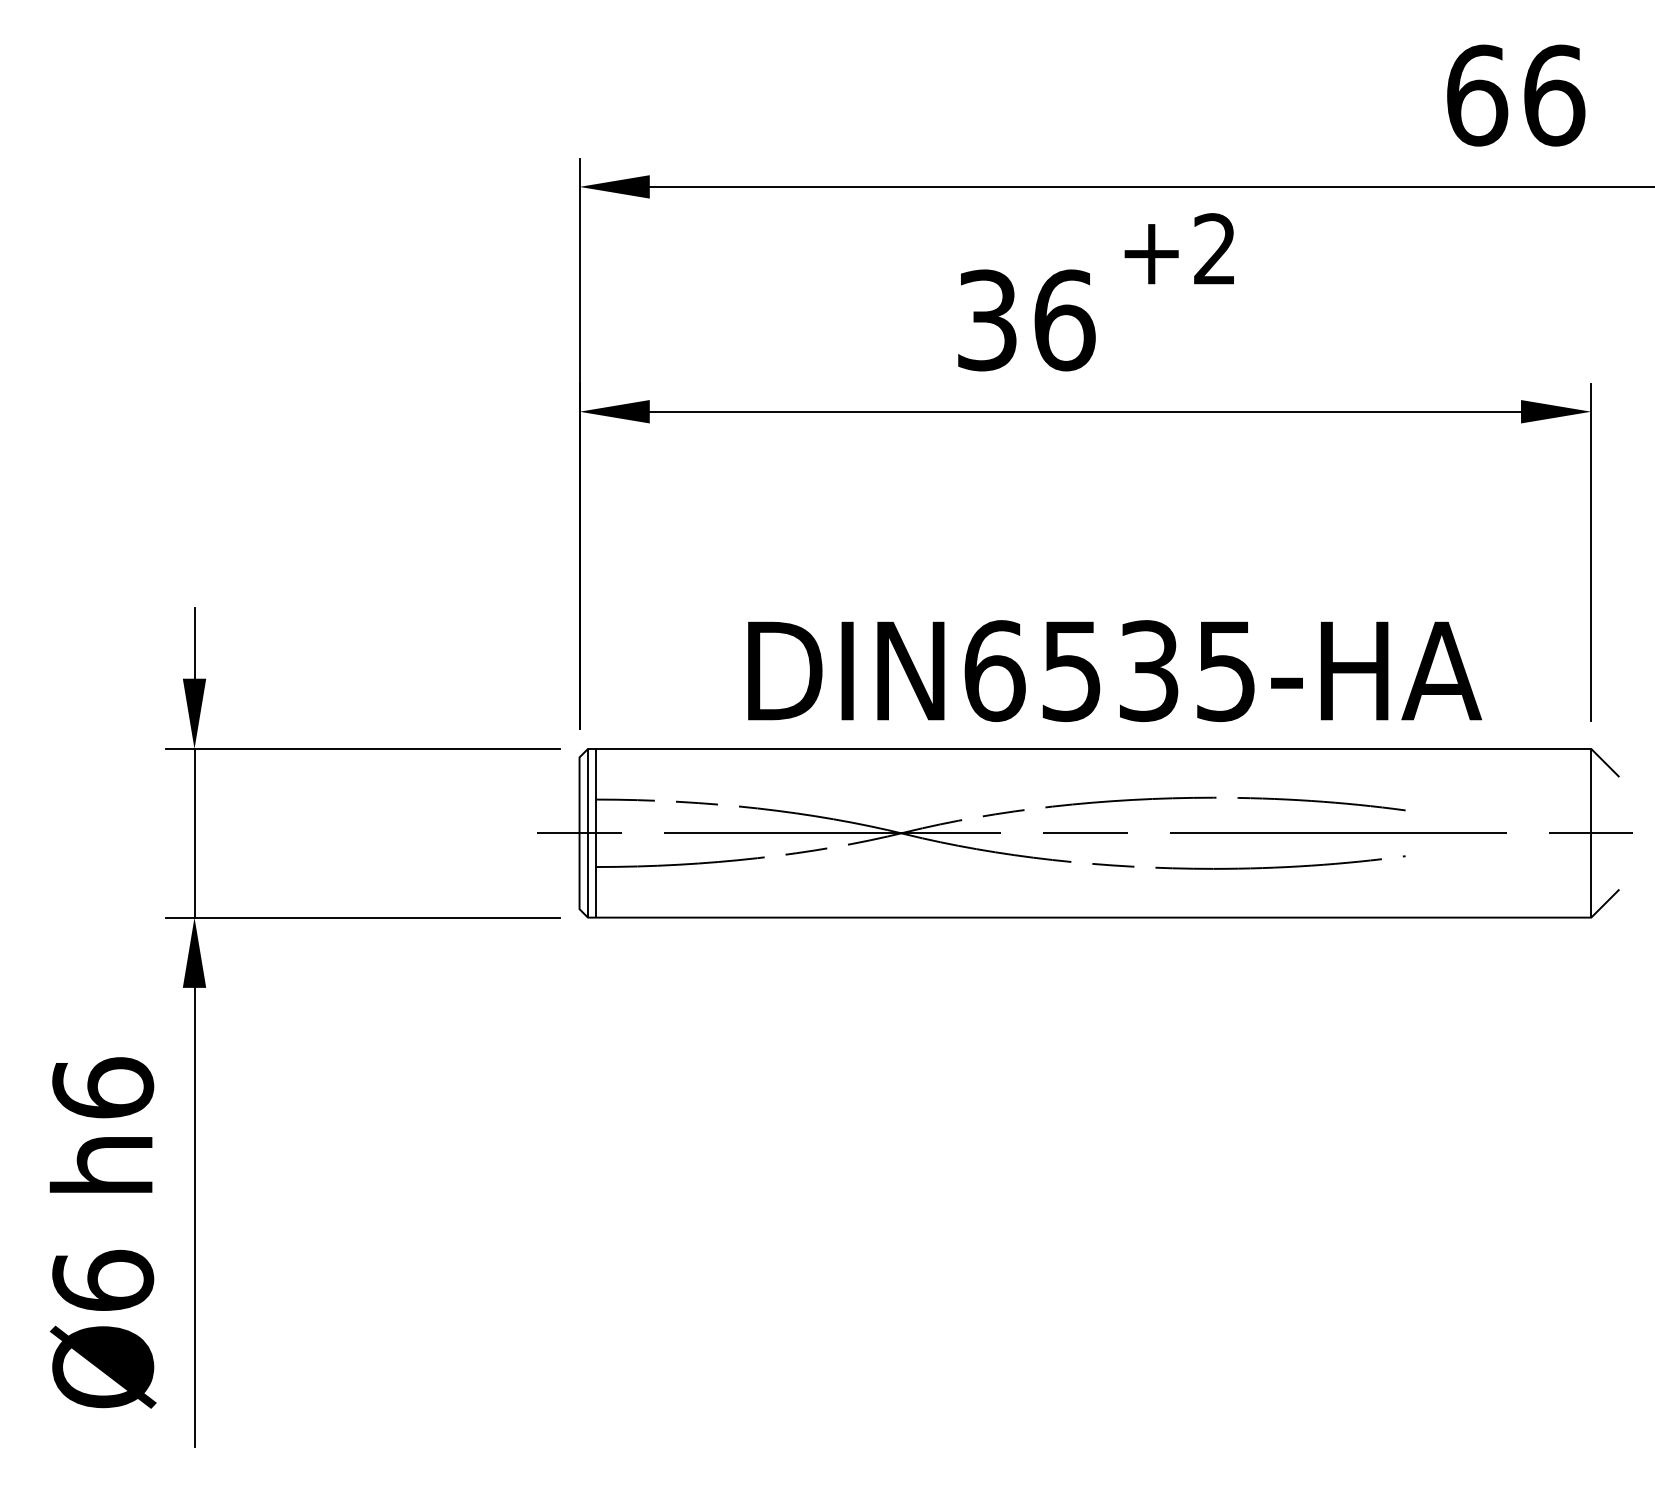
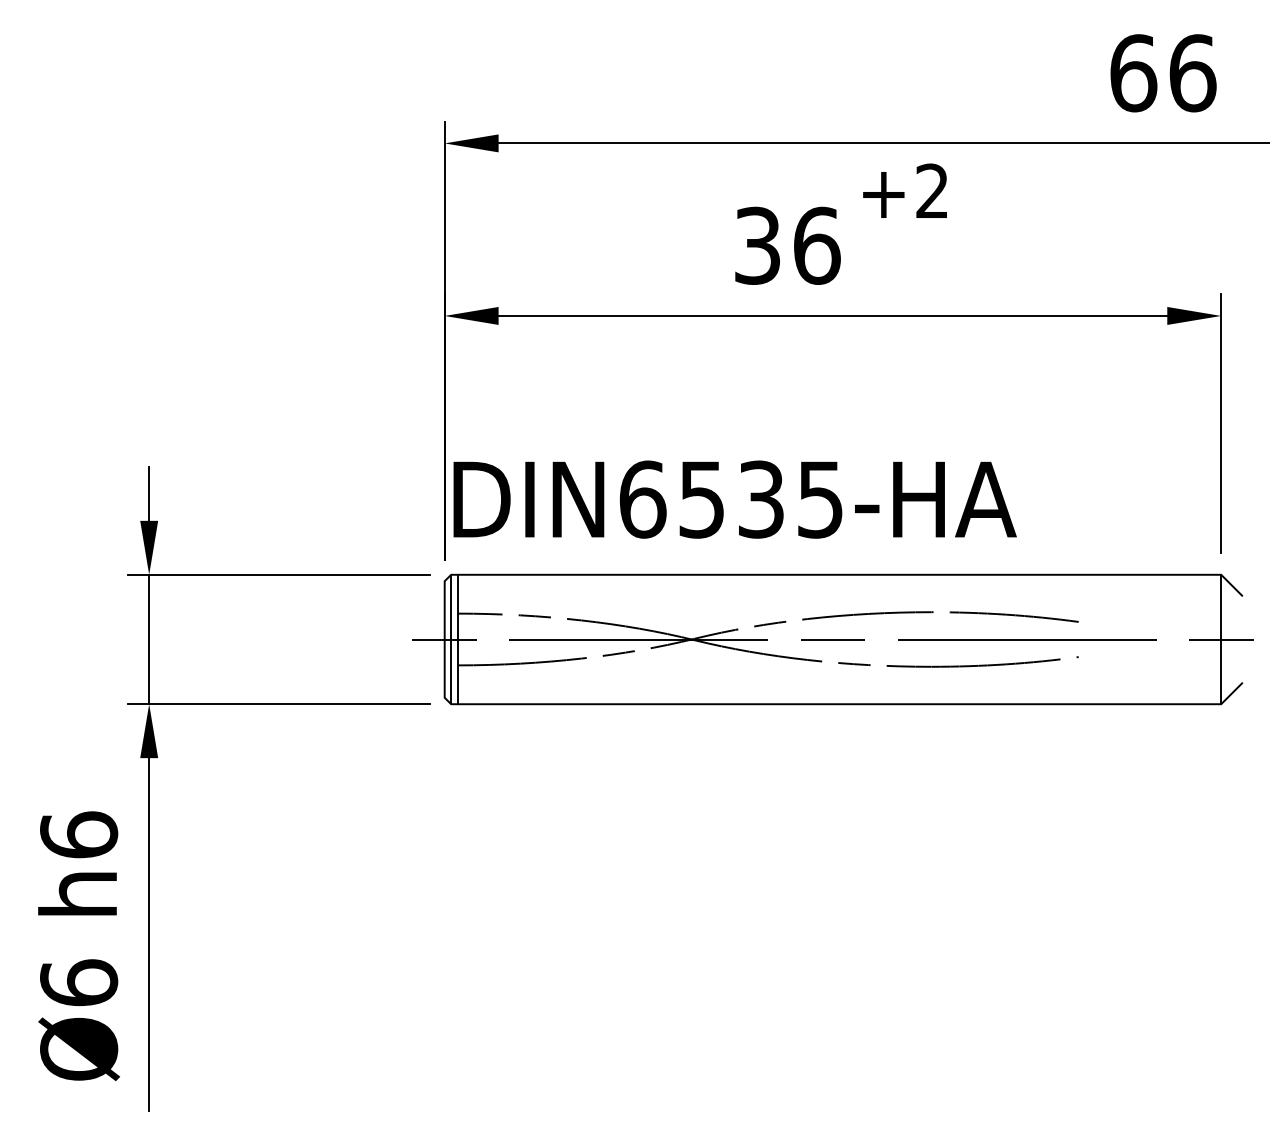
text: (1115, 670) -> (735, 499), moved

